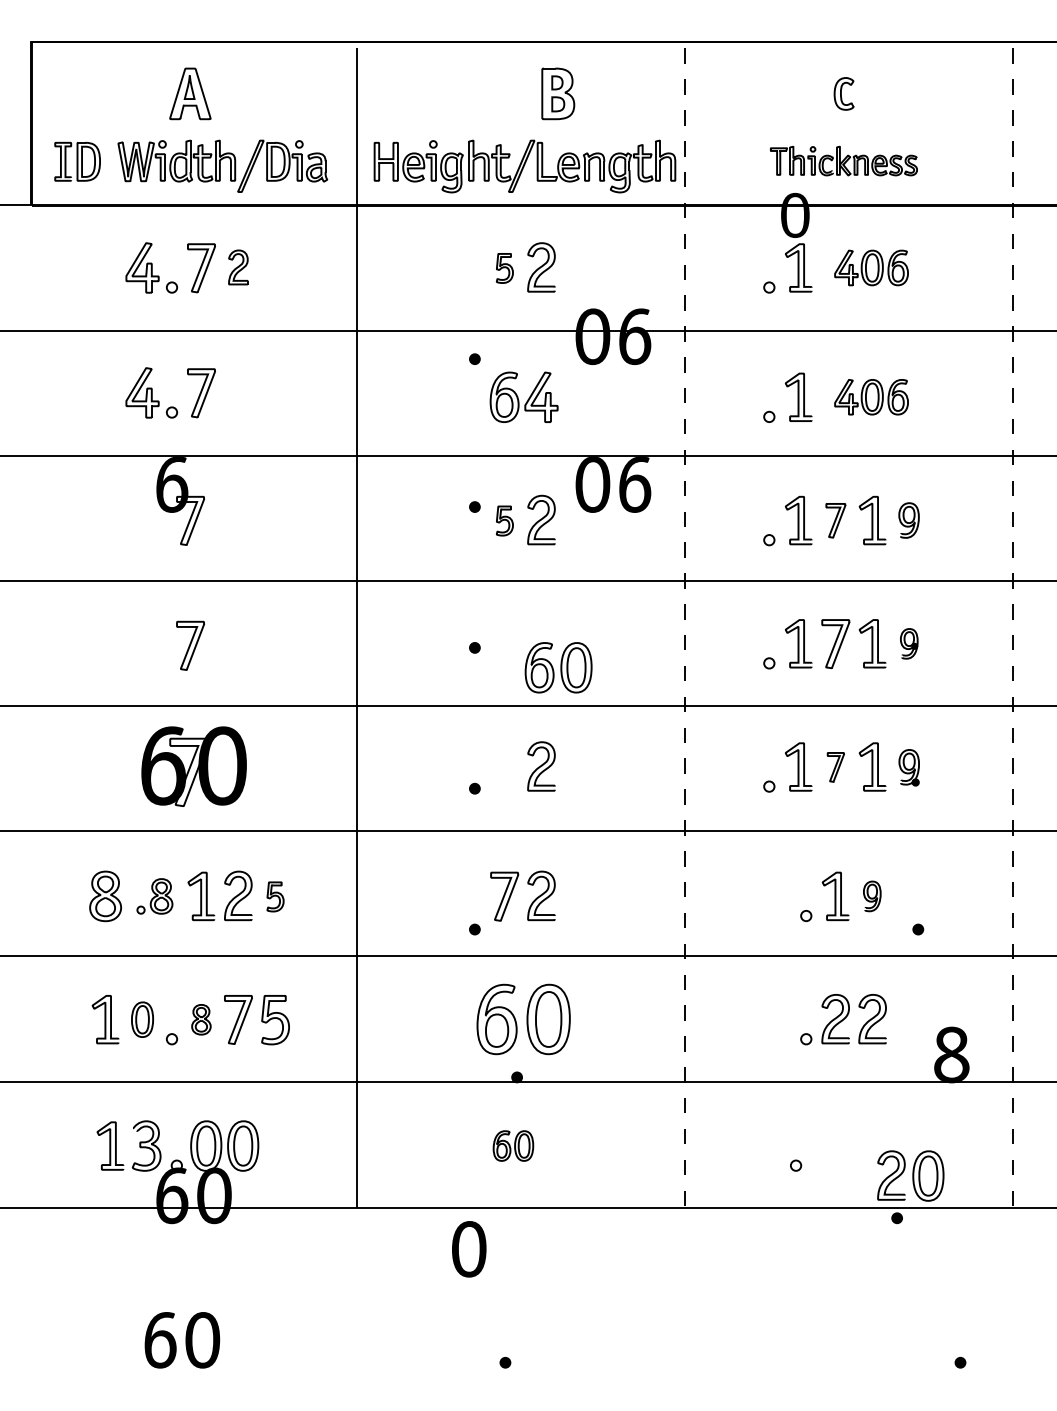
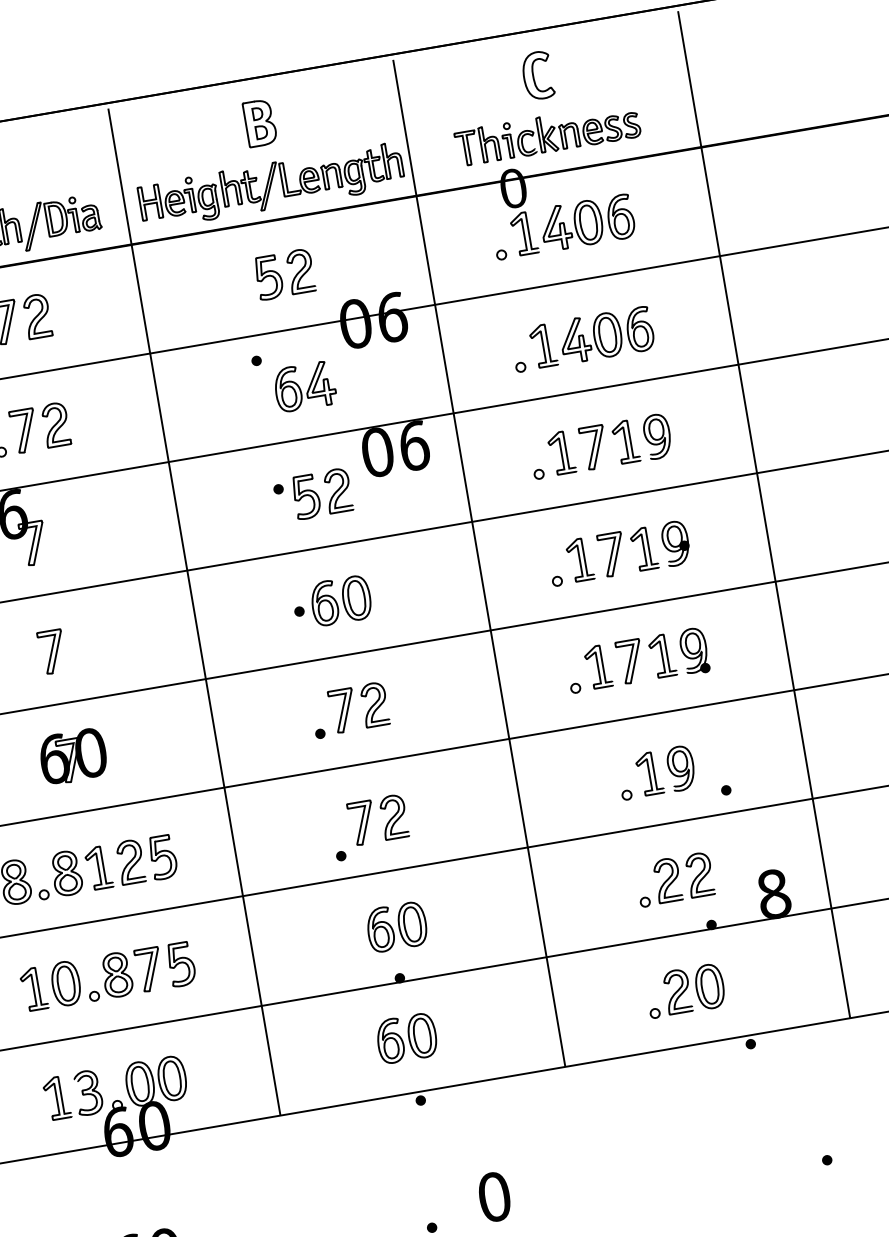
part: (558, 93) -> (260, 122), moved
part: (843, 93) -> (537, 75), size x1.67
part: (843, 160) -> (547, 133), size x1.43
part: (238, 267) -> (37, 316), size x1.43
part: (871, 267) -> (587, 222), size x1.43
part: (504, 268) -> (268, 277), size x1.67
part: (238, 392) -> (56, 424), added
part: (871, 396) -> (606, 334), size x1.43
part: (504, 520) -> (306, 496), size x1.67
part: (835, 520) -> (593, 447), size x1.43
part: (908, 520) -> (657, 436), size x1.43
line: (685, 628) -> (479, 563), dashed -> solid
line: (1013, 628) -> (764, 514), dashed -> solid
part: (909, 643) -> (676, 543), size x1.67
part: (558, 667) -> (341, 600), moved
part: (193, 766) -> (72, 756), size x0.71
part: (504, 767) -> (342, 711), added
part: (835, 767) -> (630, 661), size x1.67
part: (909, 767) -> (694, 650), size x1.43
part: (154, 896) -> (58, 875), size x1.43
part: (275, 896) -> (163, 857), size x1.67
part: (872, 896) -> (681, 768), size x1.67
part: (142, 1019) -> (66, 983), size x1.43
part: (201, 1019) -> (117, 974), size x1.67
part: (523, 1019) -> (396, 927), size x0.71
fill: (875, 1077) -> (711, 925), added
part: (513, 1145) -> (406, 1037), size x1.67
part: (910, 1175) -> (694, 988), moved
fill: (517, 1218) -> (421, 1100), added
part: (469, 1249) -> (494, 1197), moved

